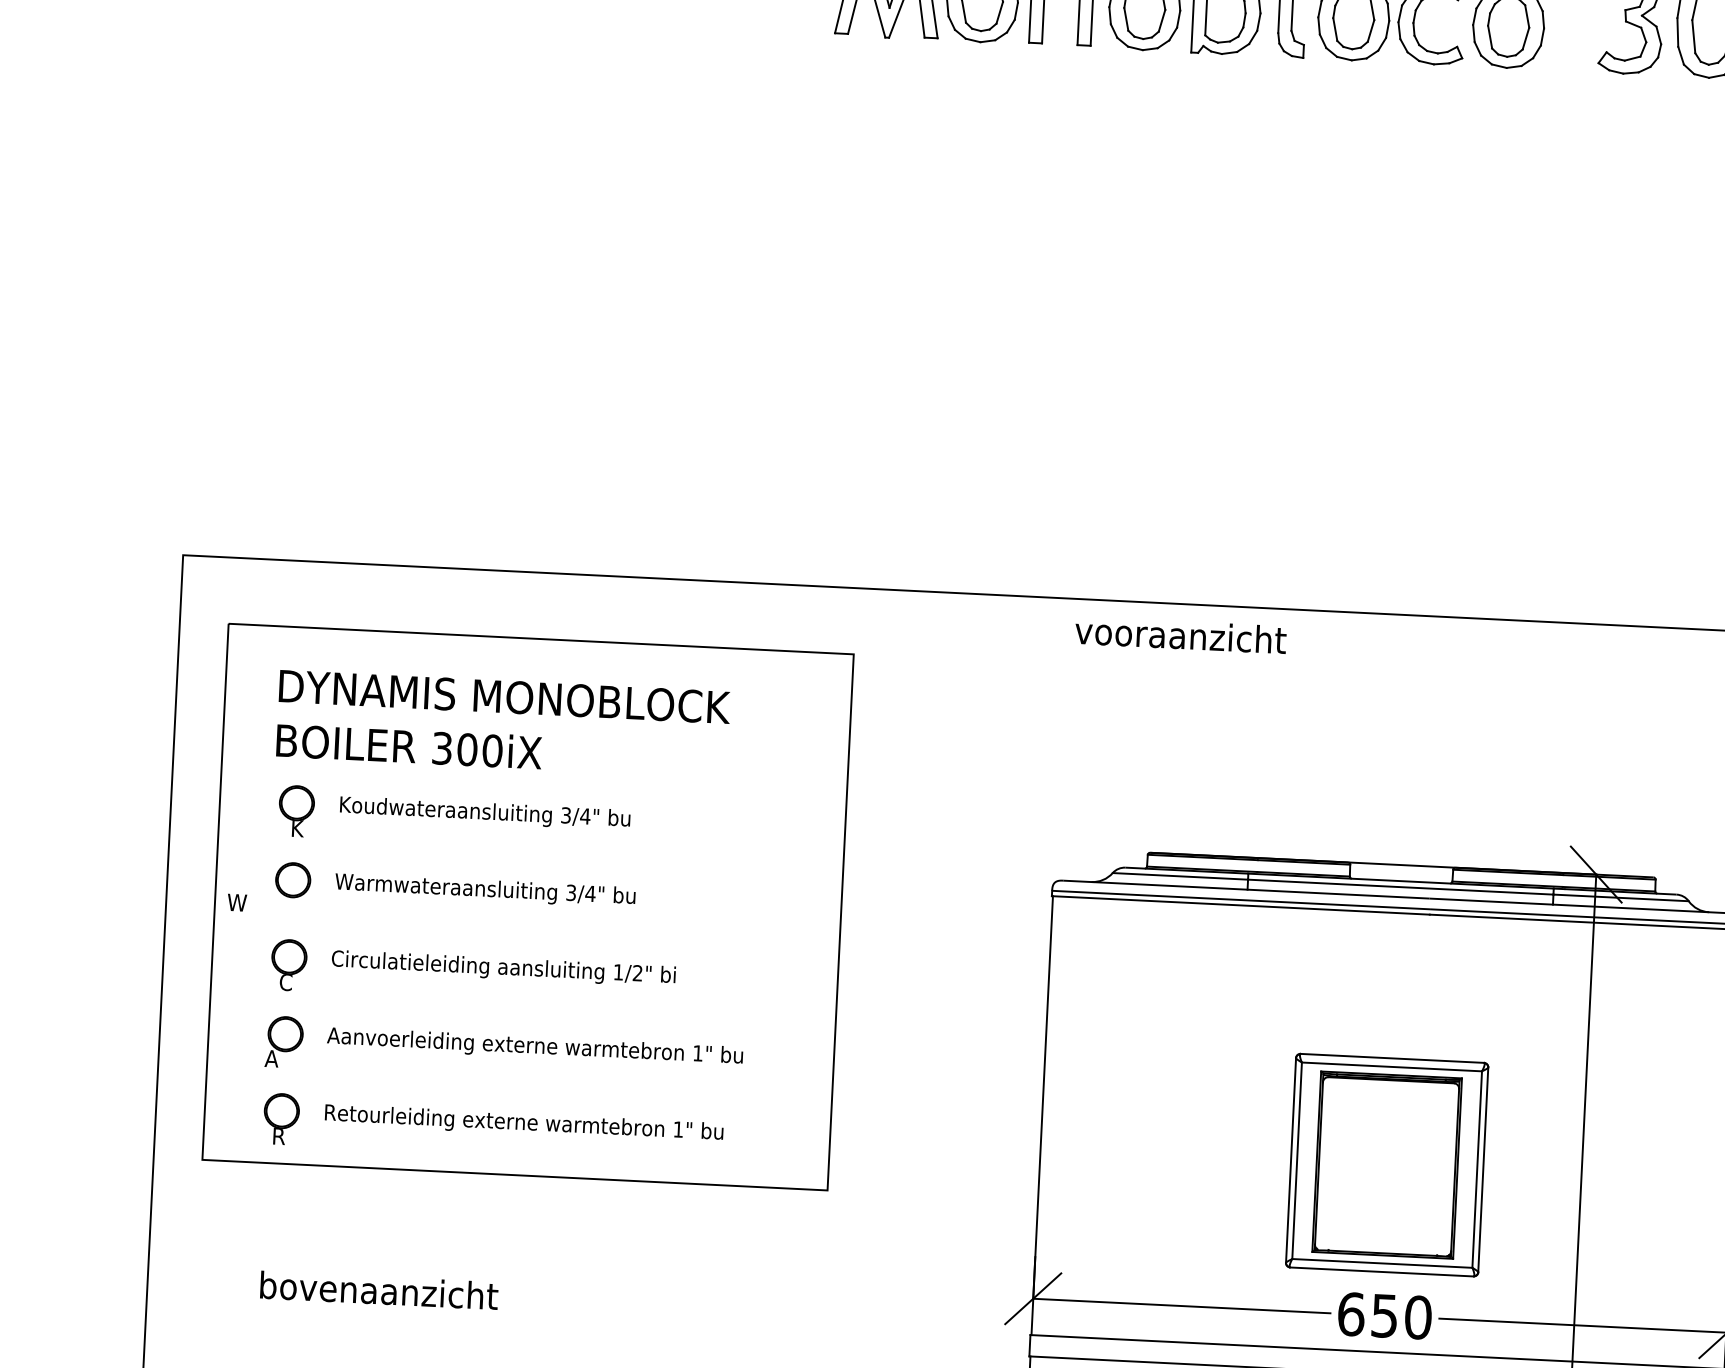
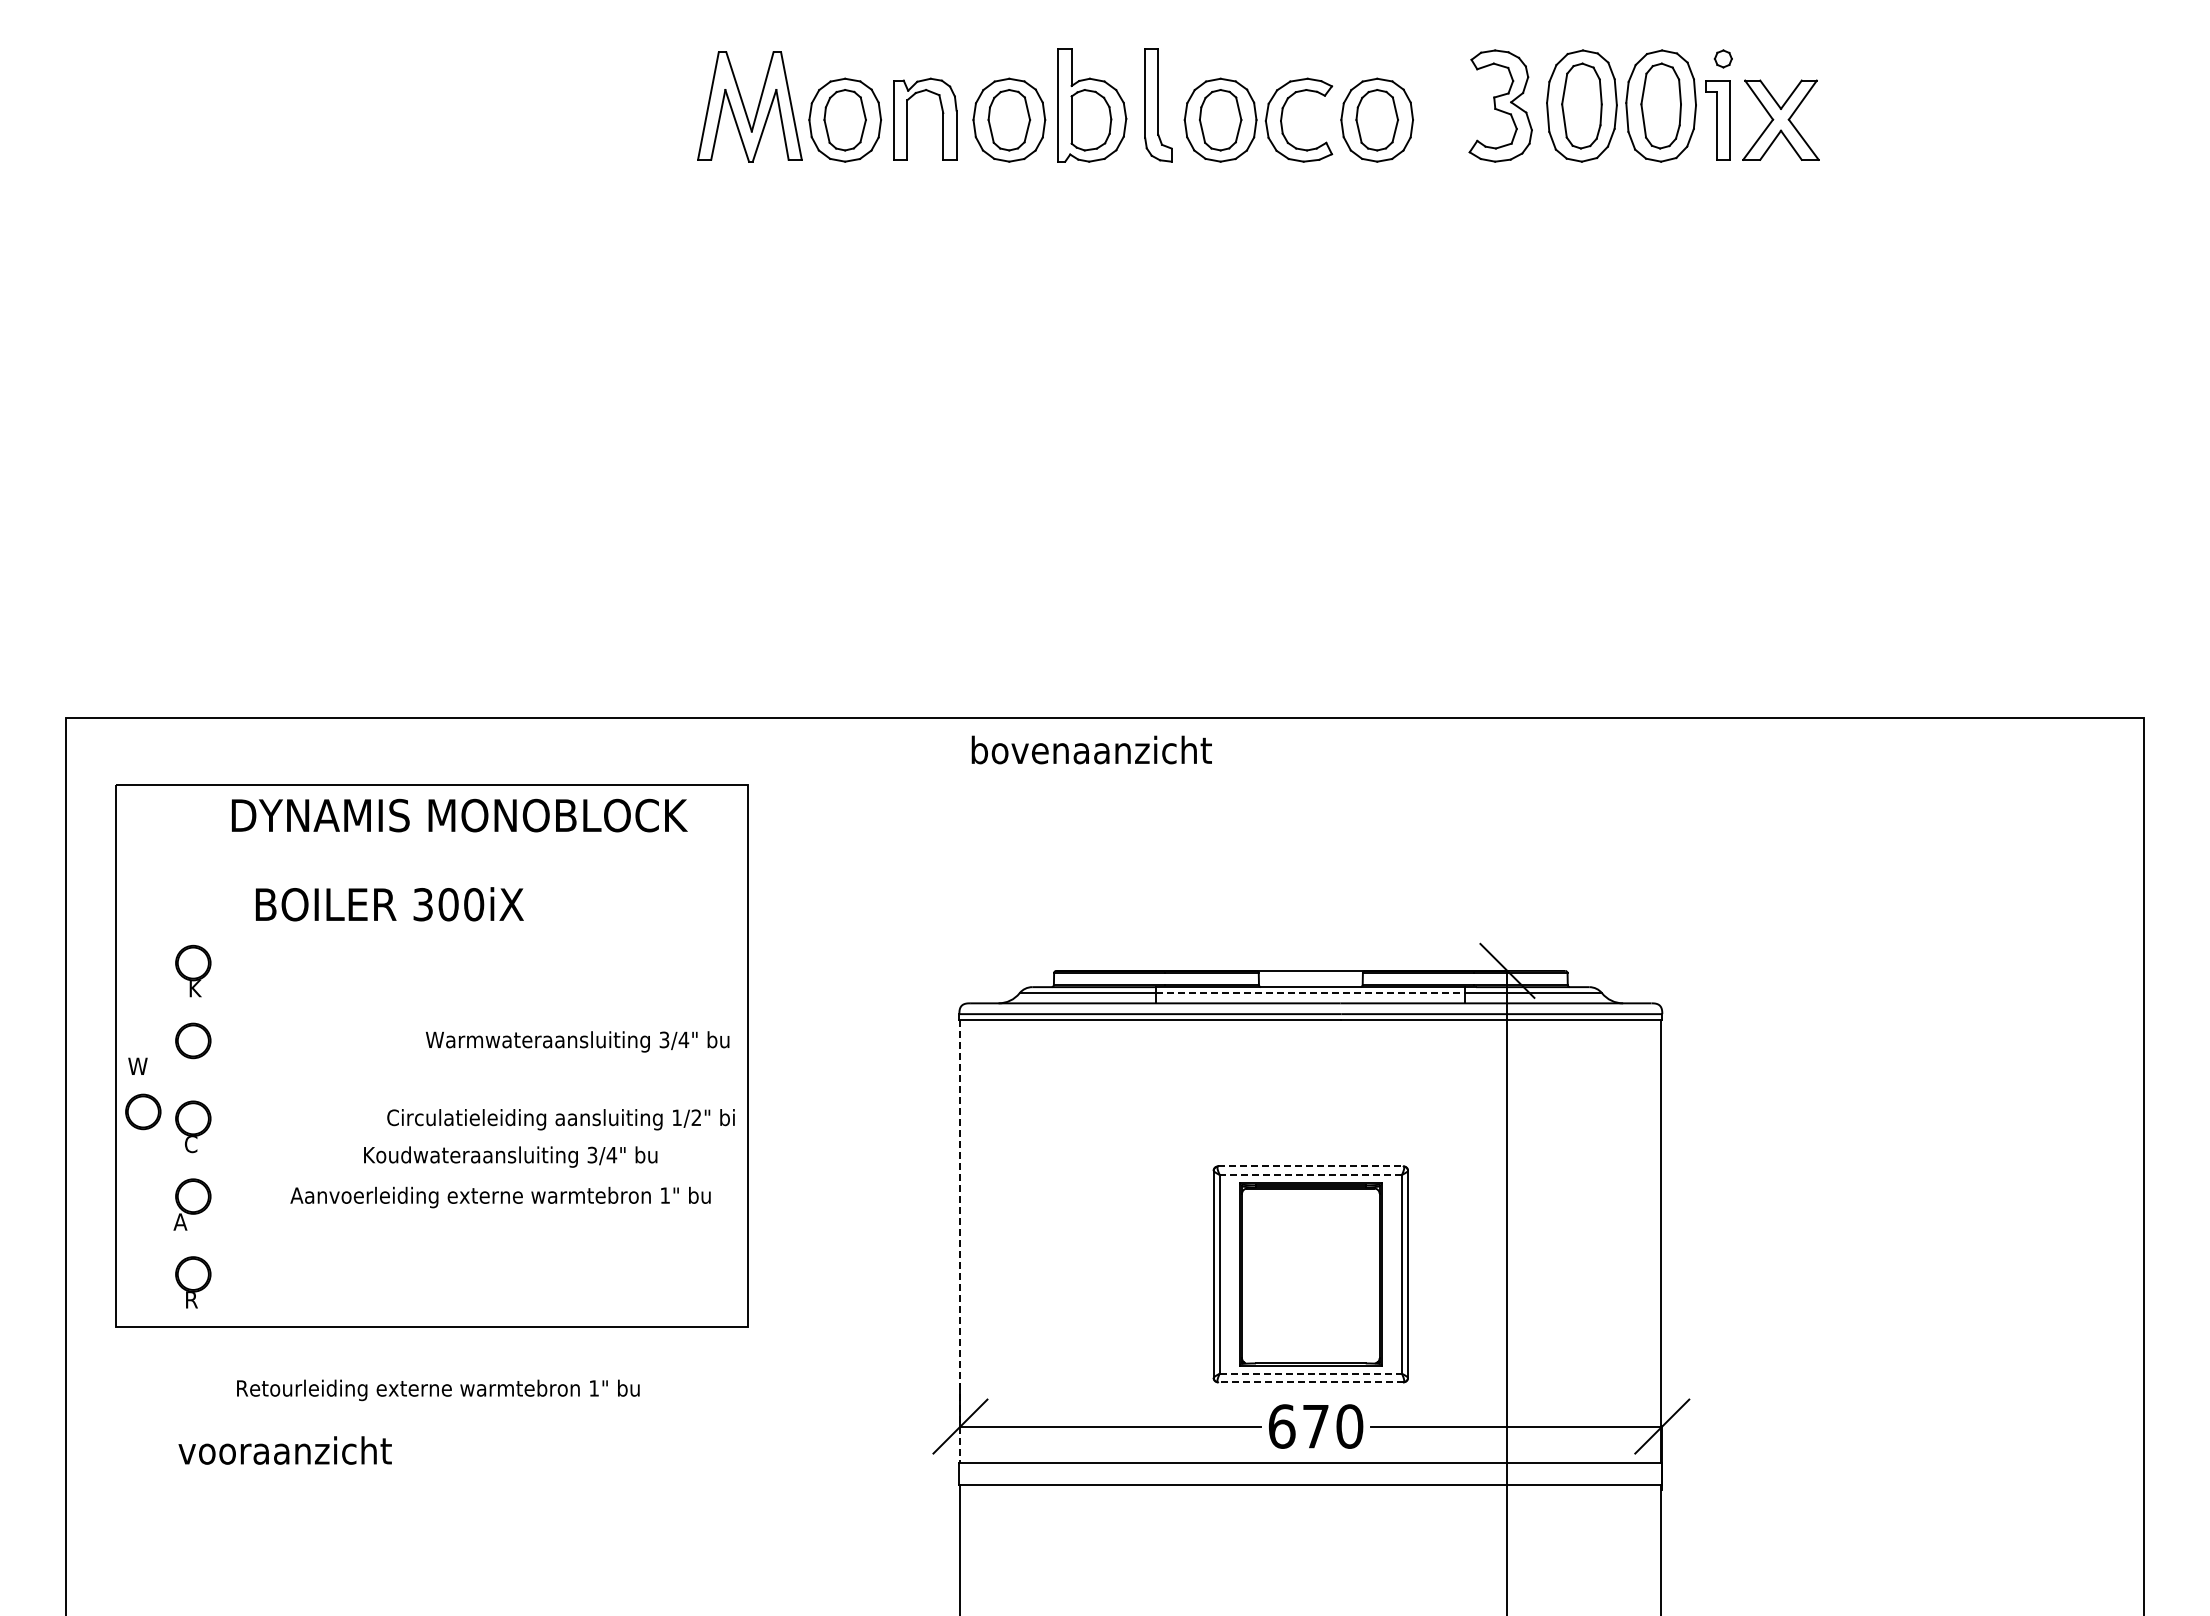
text: (1194, 635) -> (1090, 749), vooraanzicht -> bovenaanzicht
text: (504, 696) -> (459, 815), moved
text: (408, 746) -> (389, 904), moved
text: (485, 812) -> (510, 1156), moved
line: (1401, 887) -> (1311, 993), solid -> dashed
text: (485, 890) -> (577, 1041), moved
part: (240, 947) -> (143, 1111), added
text: (503, 968) -> (560, 1119), moved
text: (535, 1047) -> (500, 1197), moved
line: (1392, 1058) -> (1310, 1166), solid -> dashed
line: (1391, 1067) -> (1310, 1175), solid -> dashed
line: (1042, 1115) -> (960, 1241), solid -> dashed
text: (524, 1124) -> (438, 1390), moved
line: (1383, 1263) -> (1311, 1373), solid -> dashed
line: (1381, 1272) -> (1310, 1382), solid -> dashed
text: (378, 1290) -> (299, 1450), bovenaanzicht -> vooraanzicht
text: (1384, 1315) -> (1315, 1426), 650 -> 670

